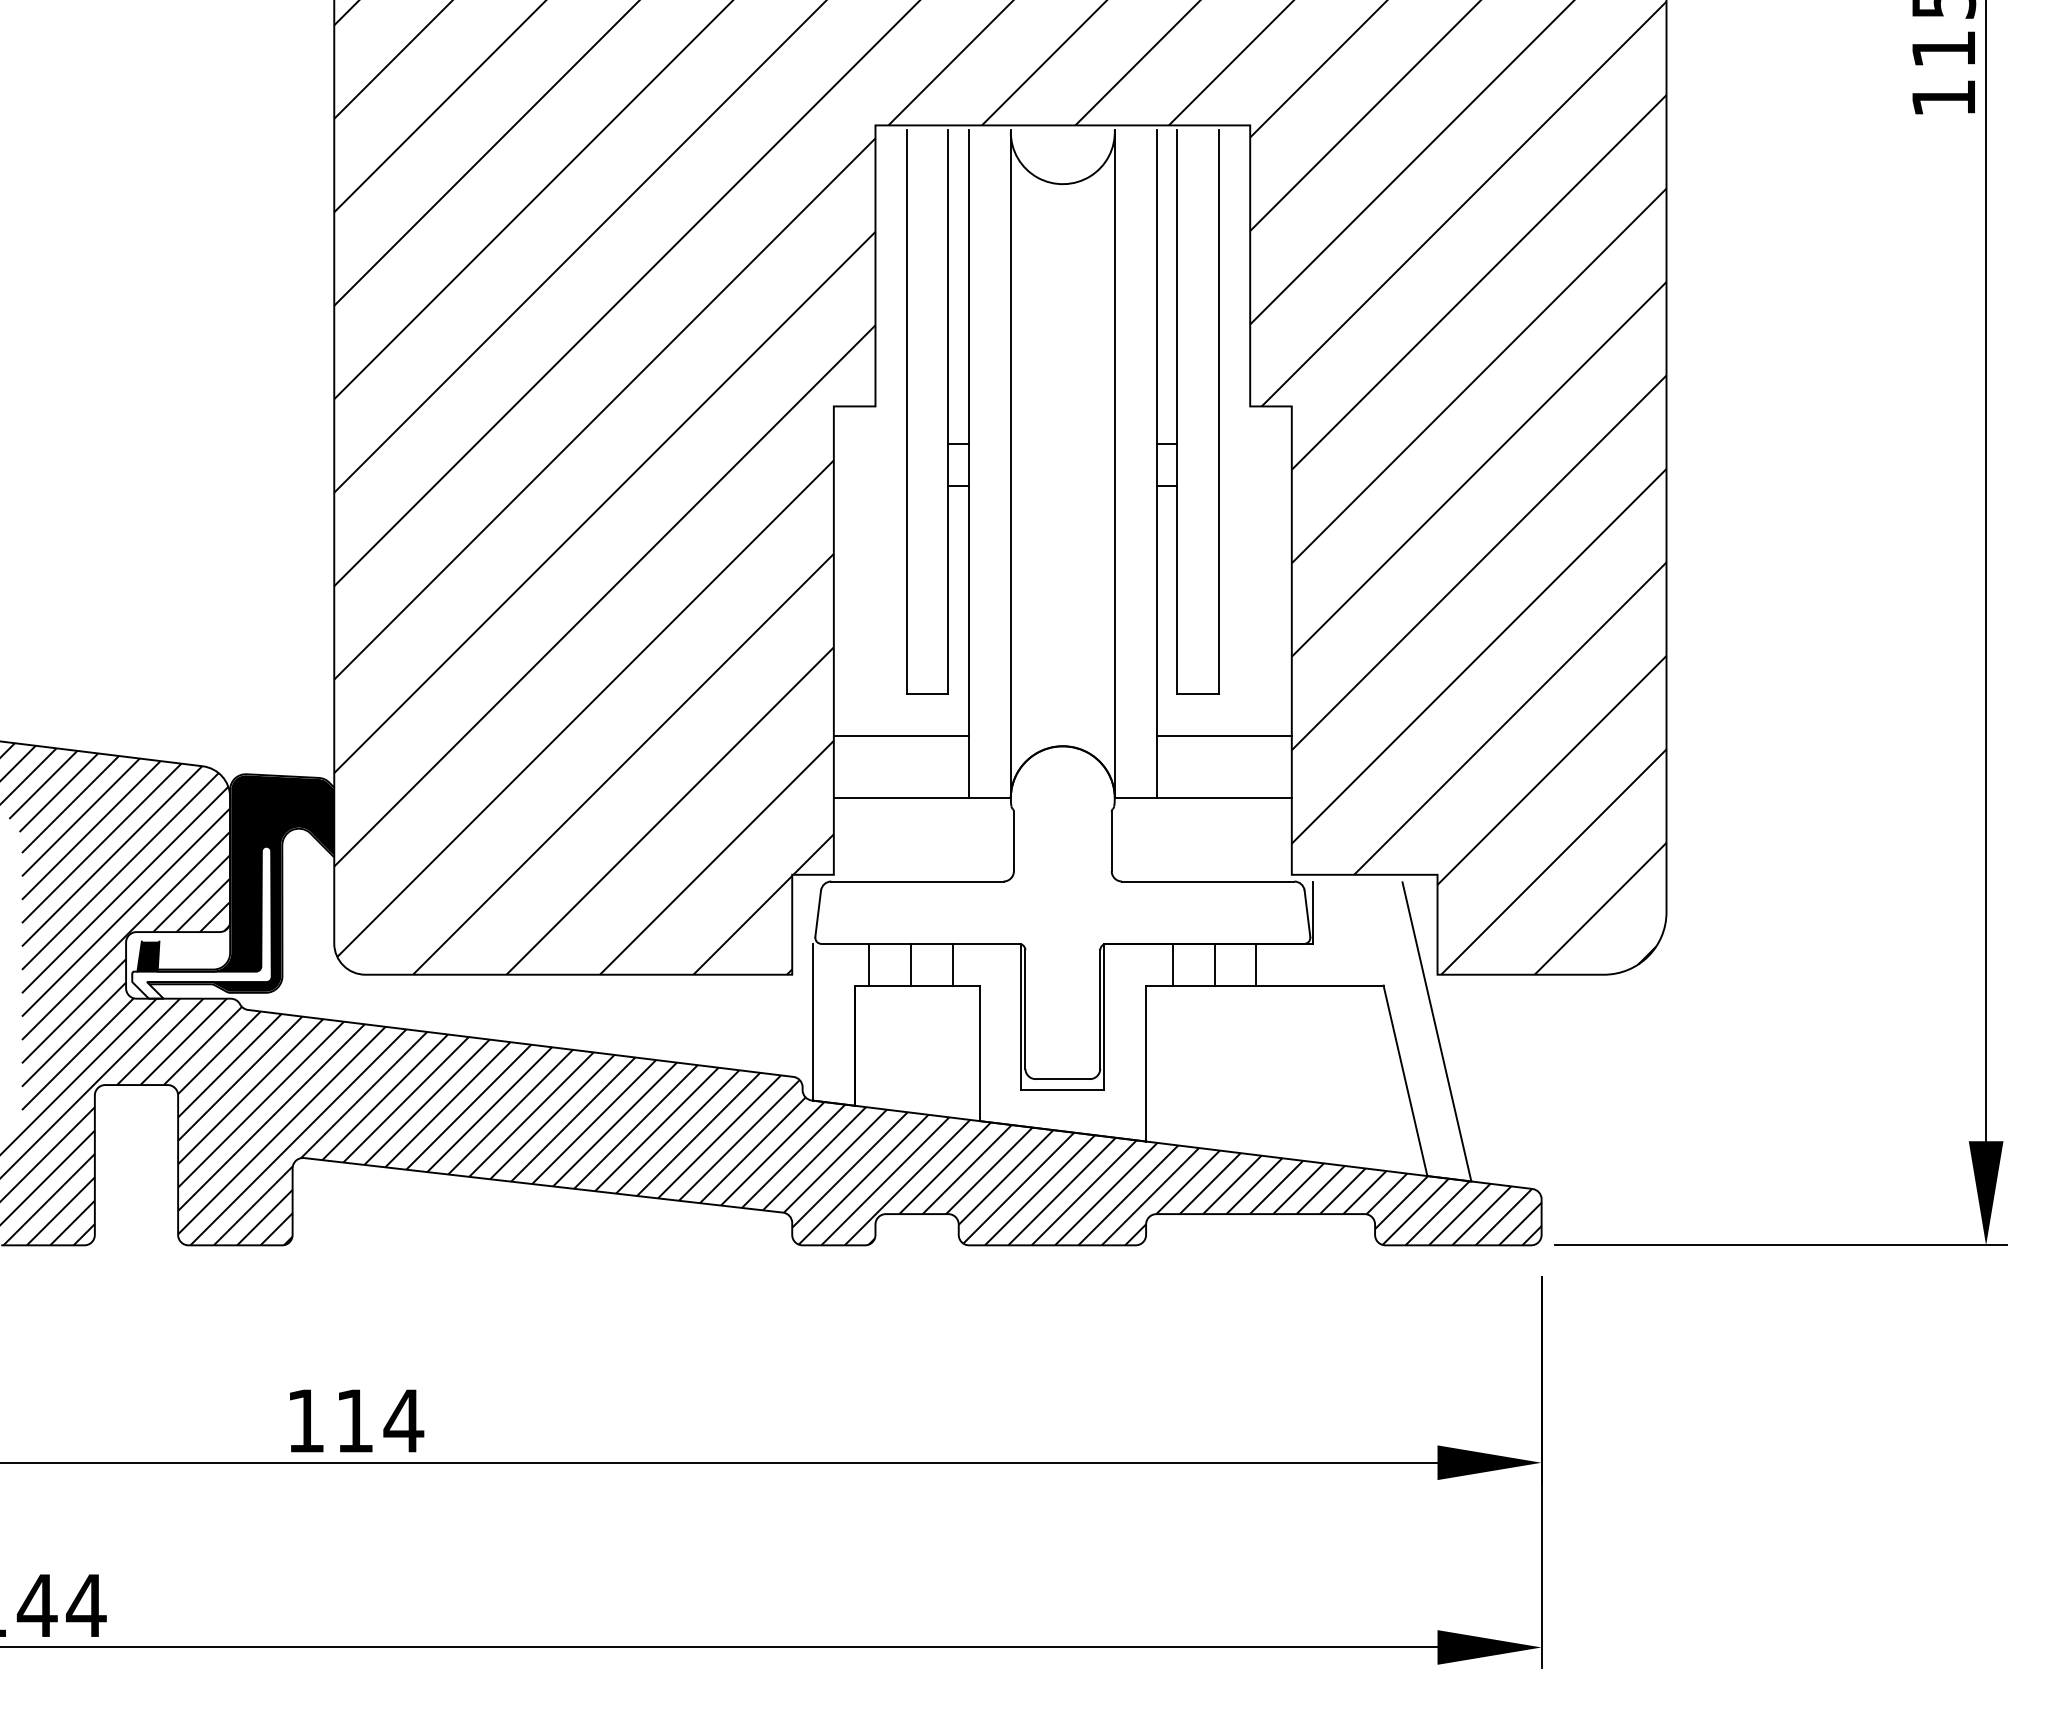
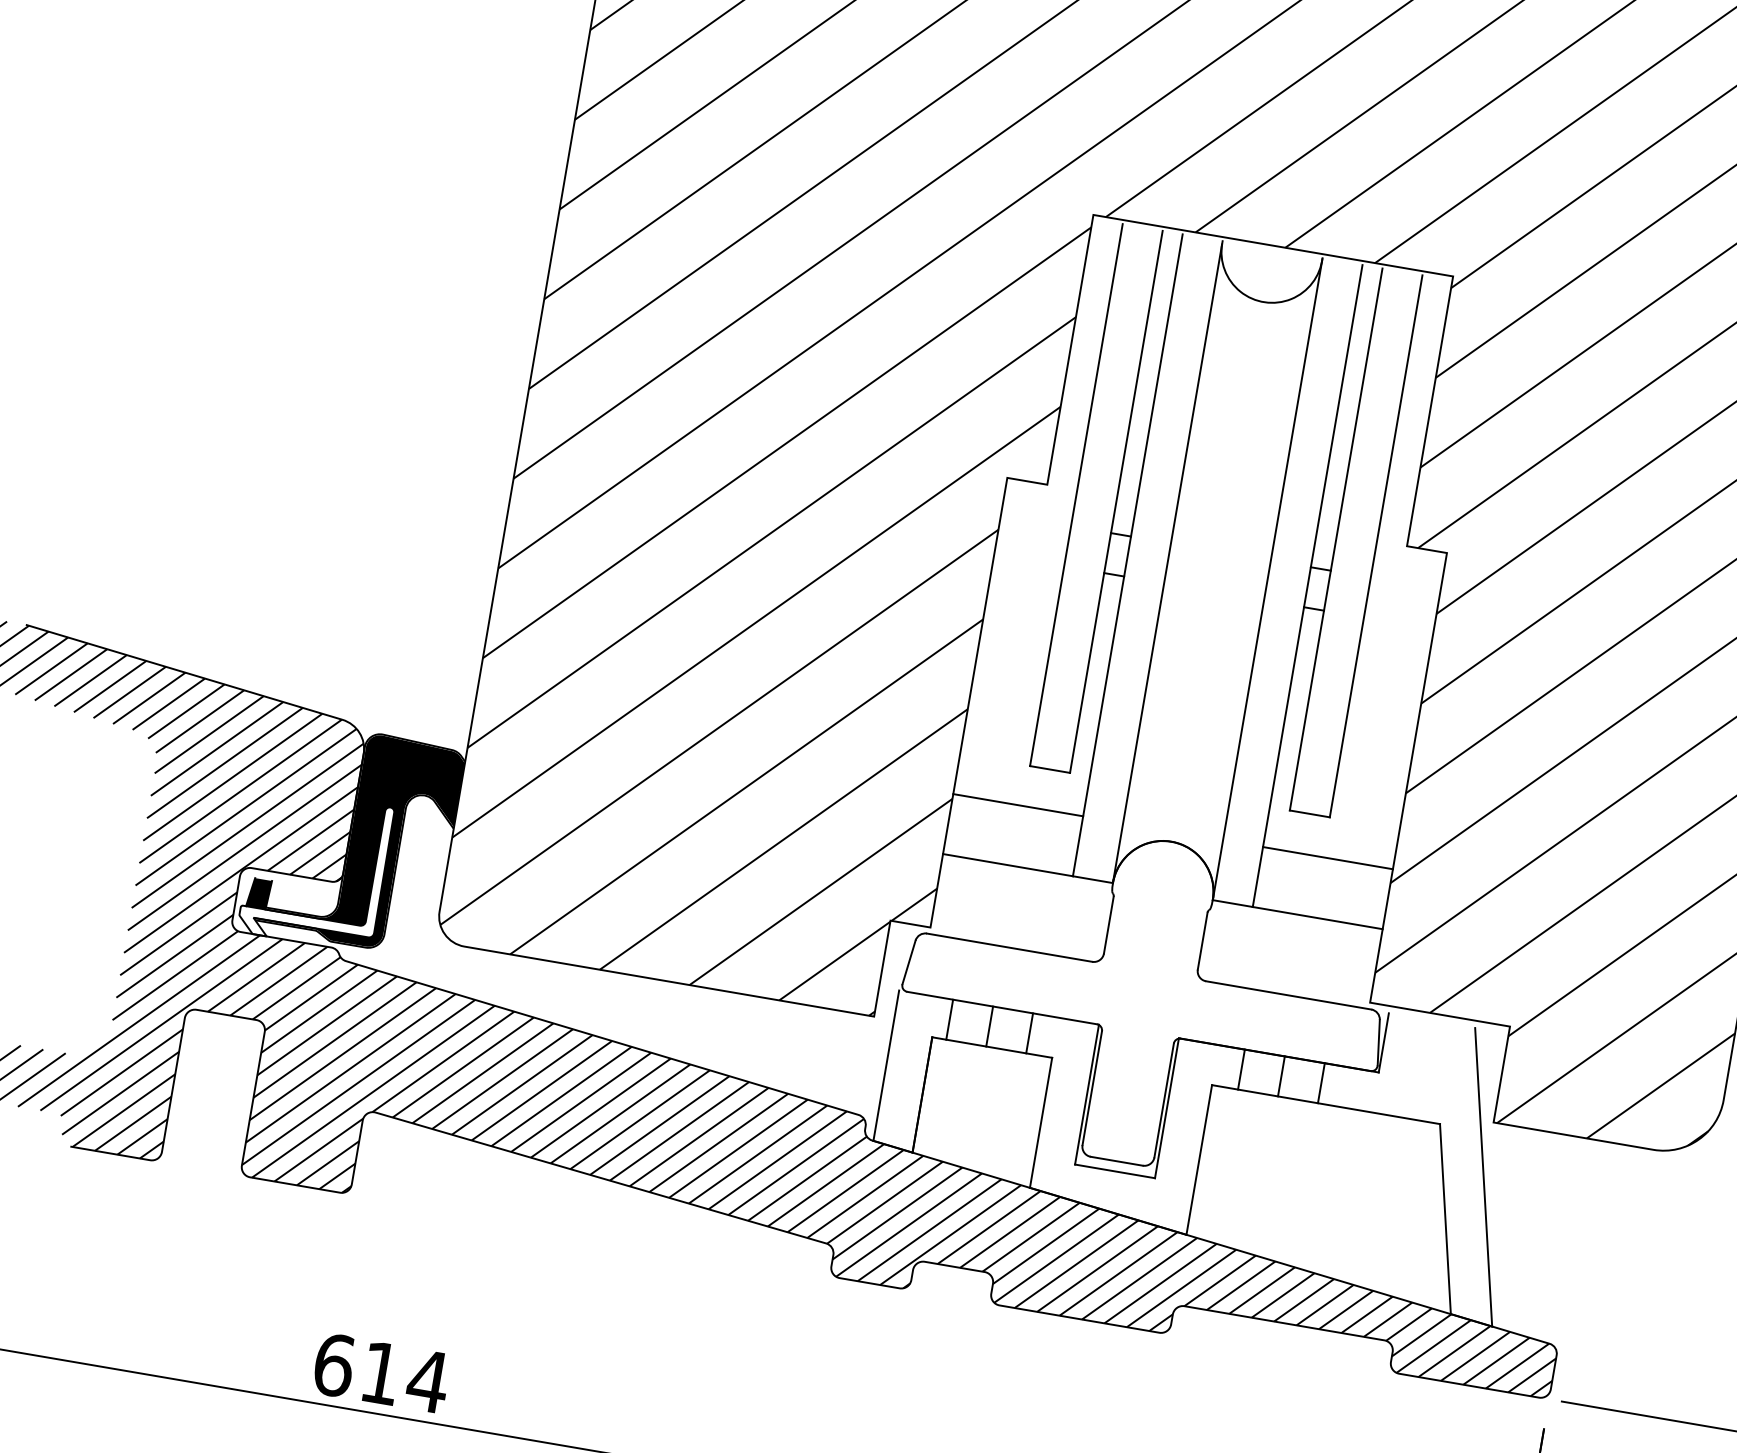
text: (306, 1420) -> (334, 1364), 114 -> 614

